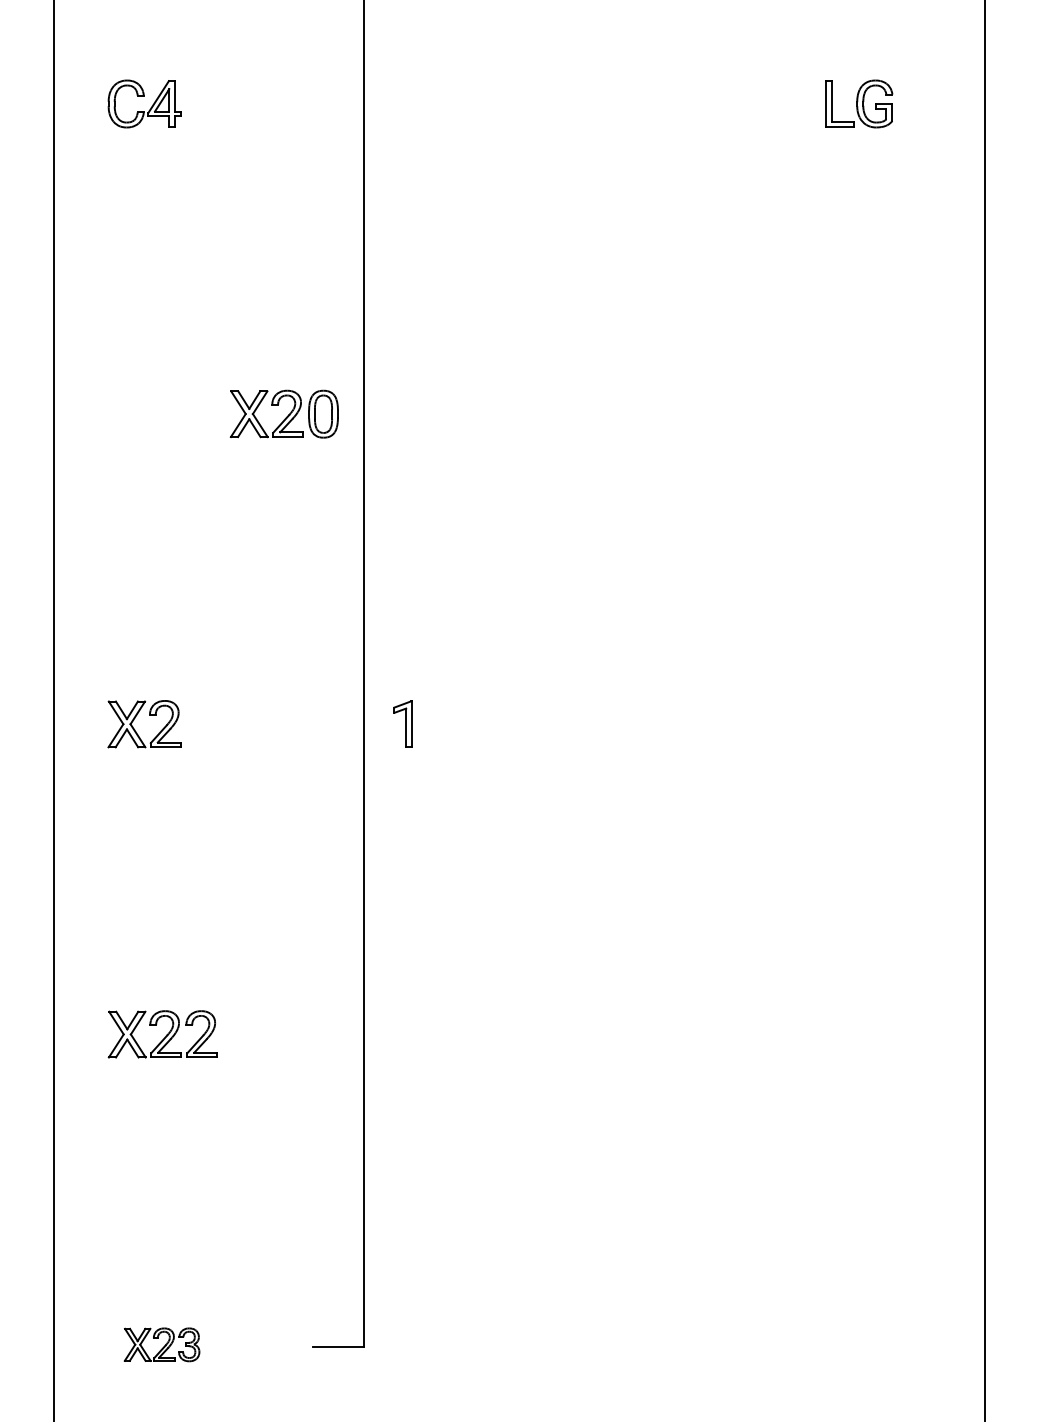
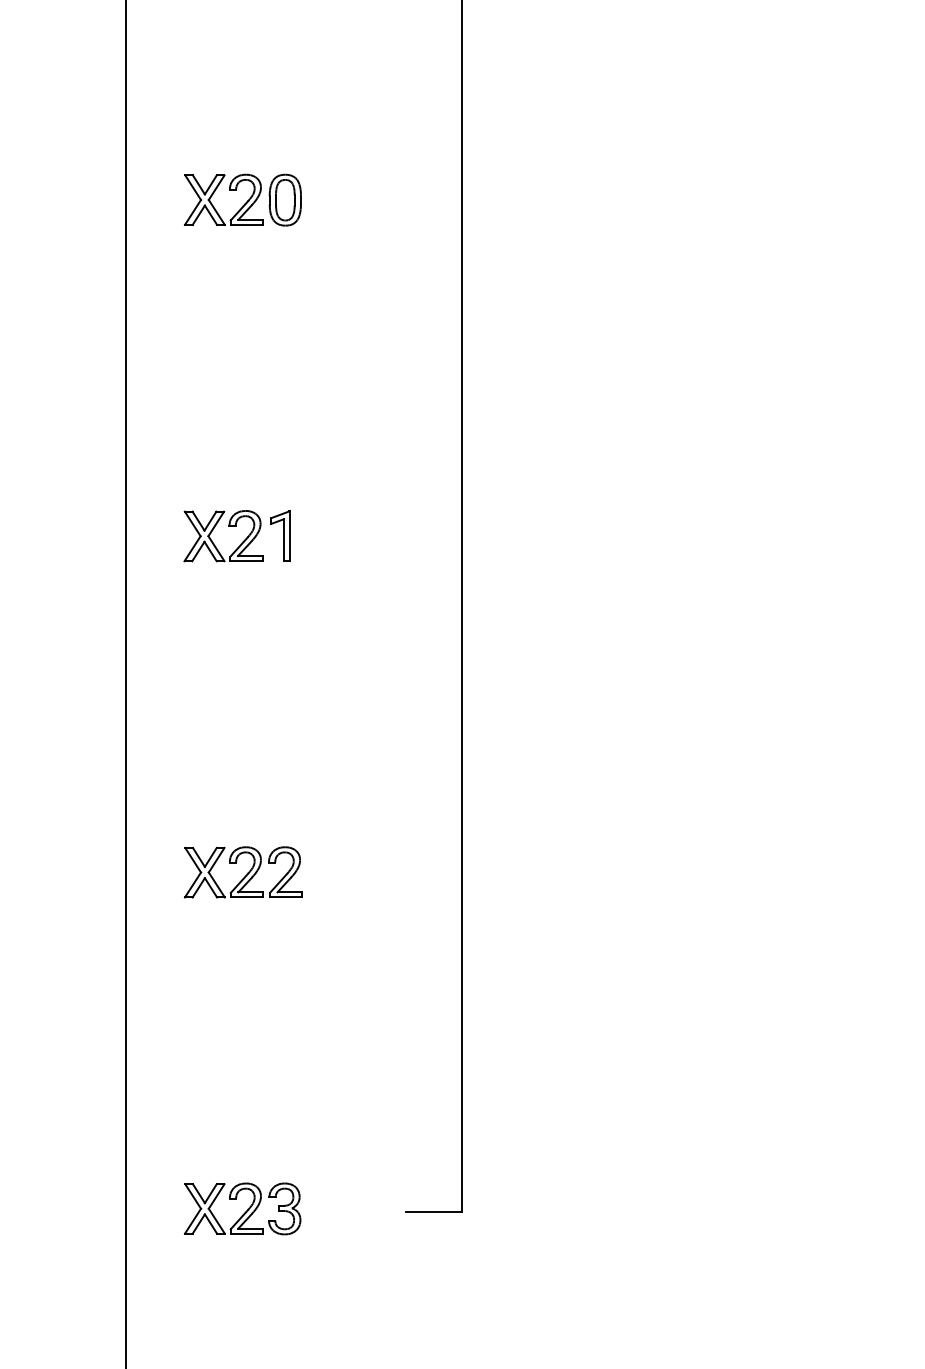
part: (283, 413) -> (241, 199), moved
part: (402, 723) -> (279, 535), moved
part: (161, 1344) -> (241, 1208), size x1.43

